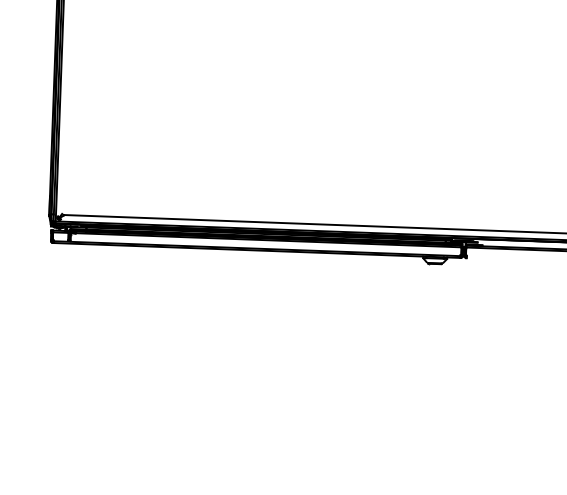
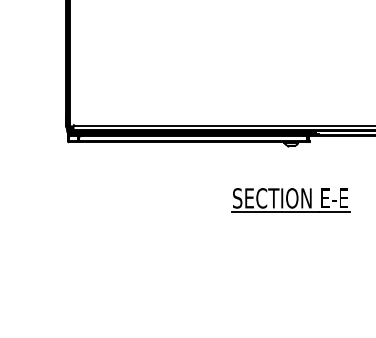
part: (429, 357) -> (290, 200), added

